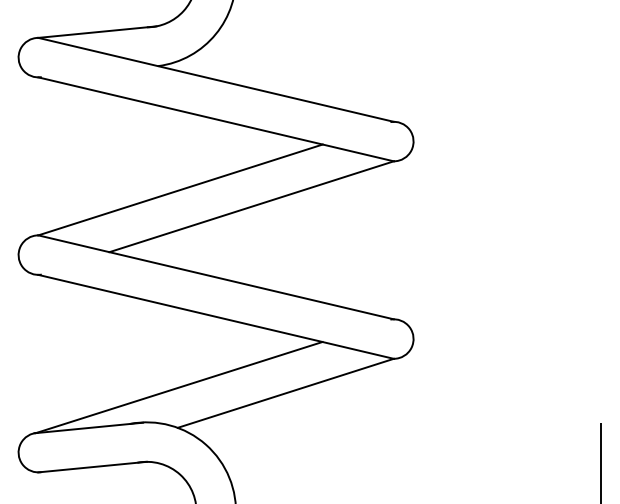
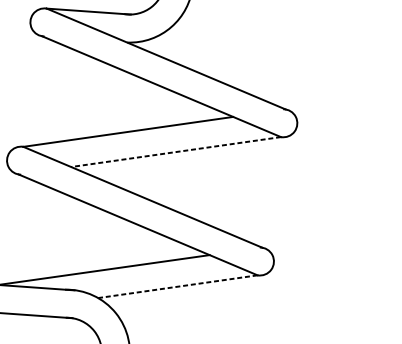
line: (251, 206) -> (176, 151), solid -> dashed
line: (285, 393) -> (177, 286), solid -> dashed

